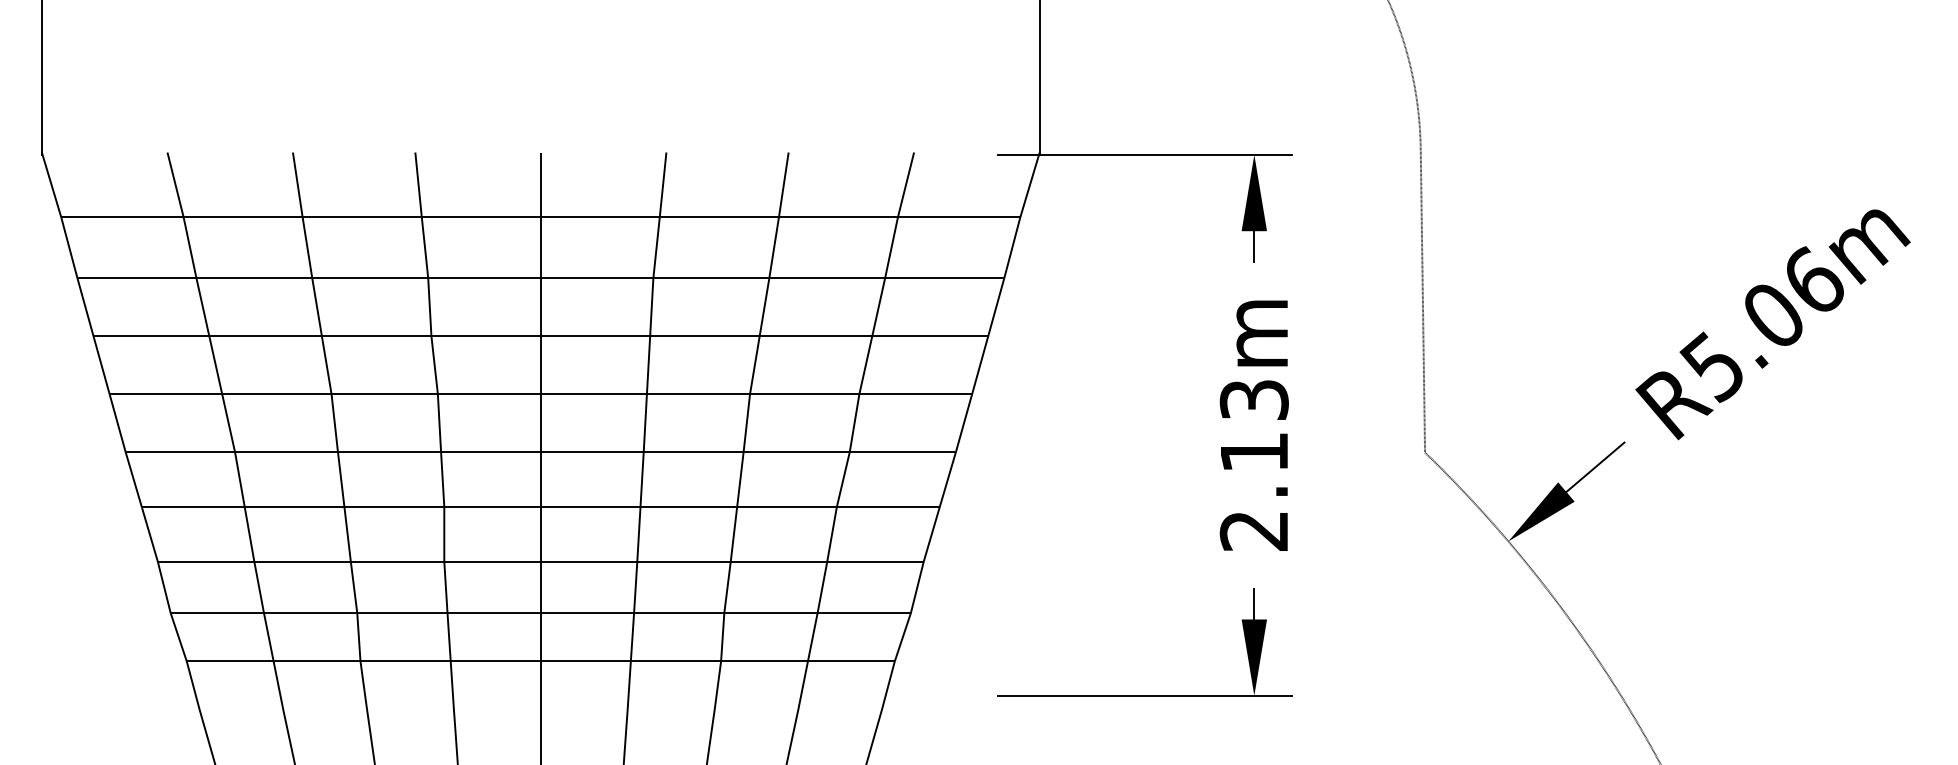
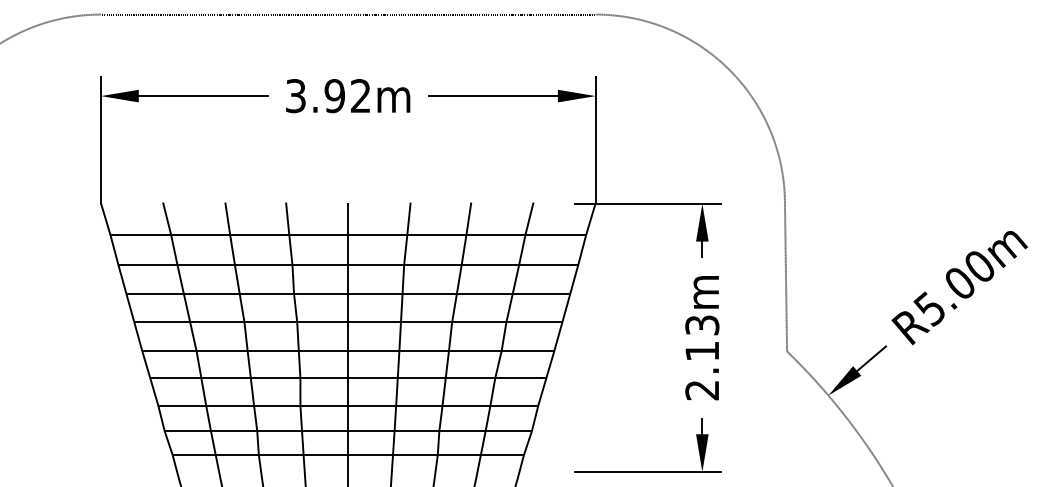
text: (1812, 279) -> (979, 265), R5.06m -> R5.00m

